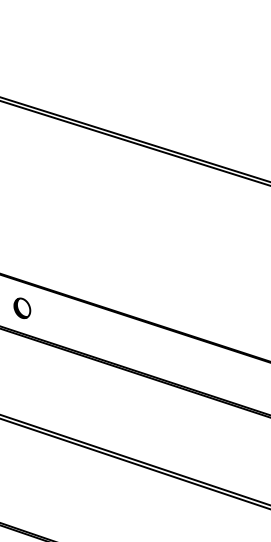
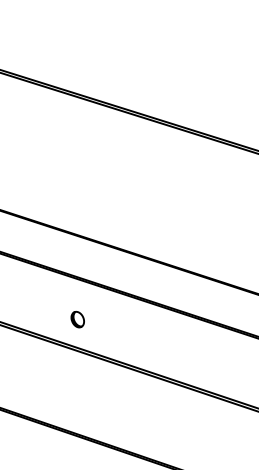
part: (21, 308) -> (77, 319), moved

